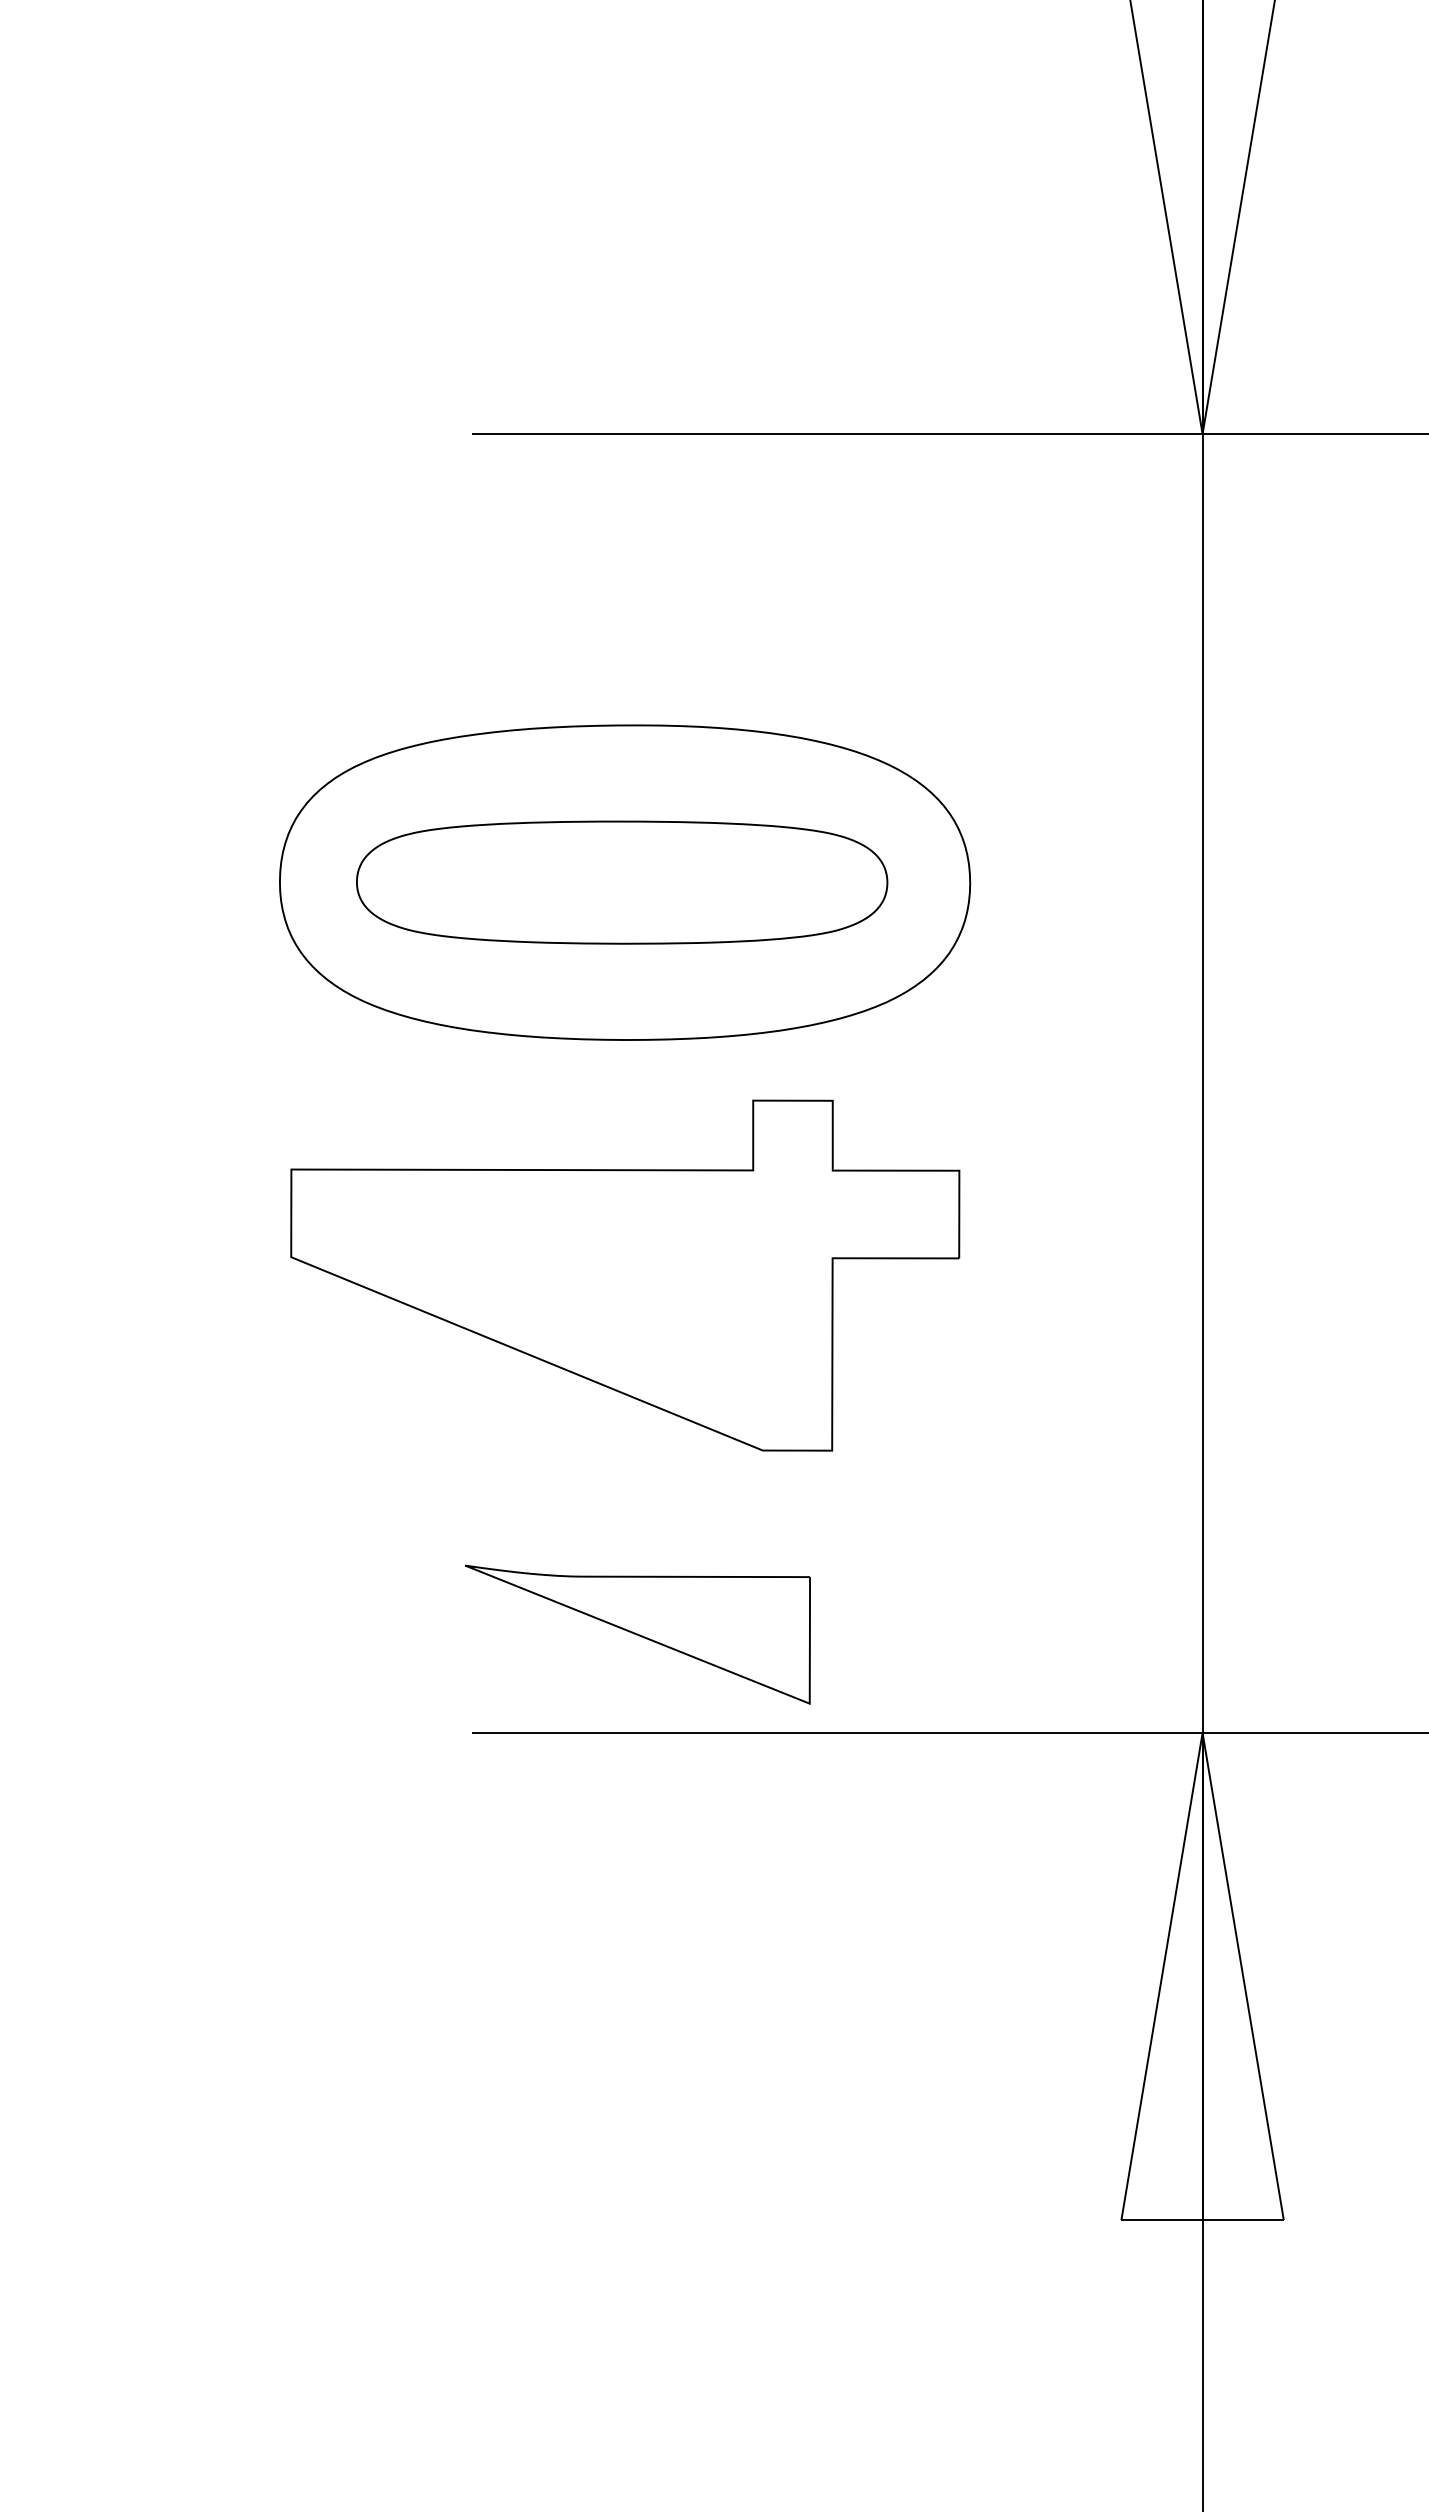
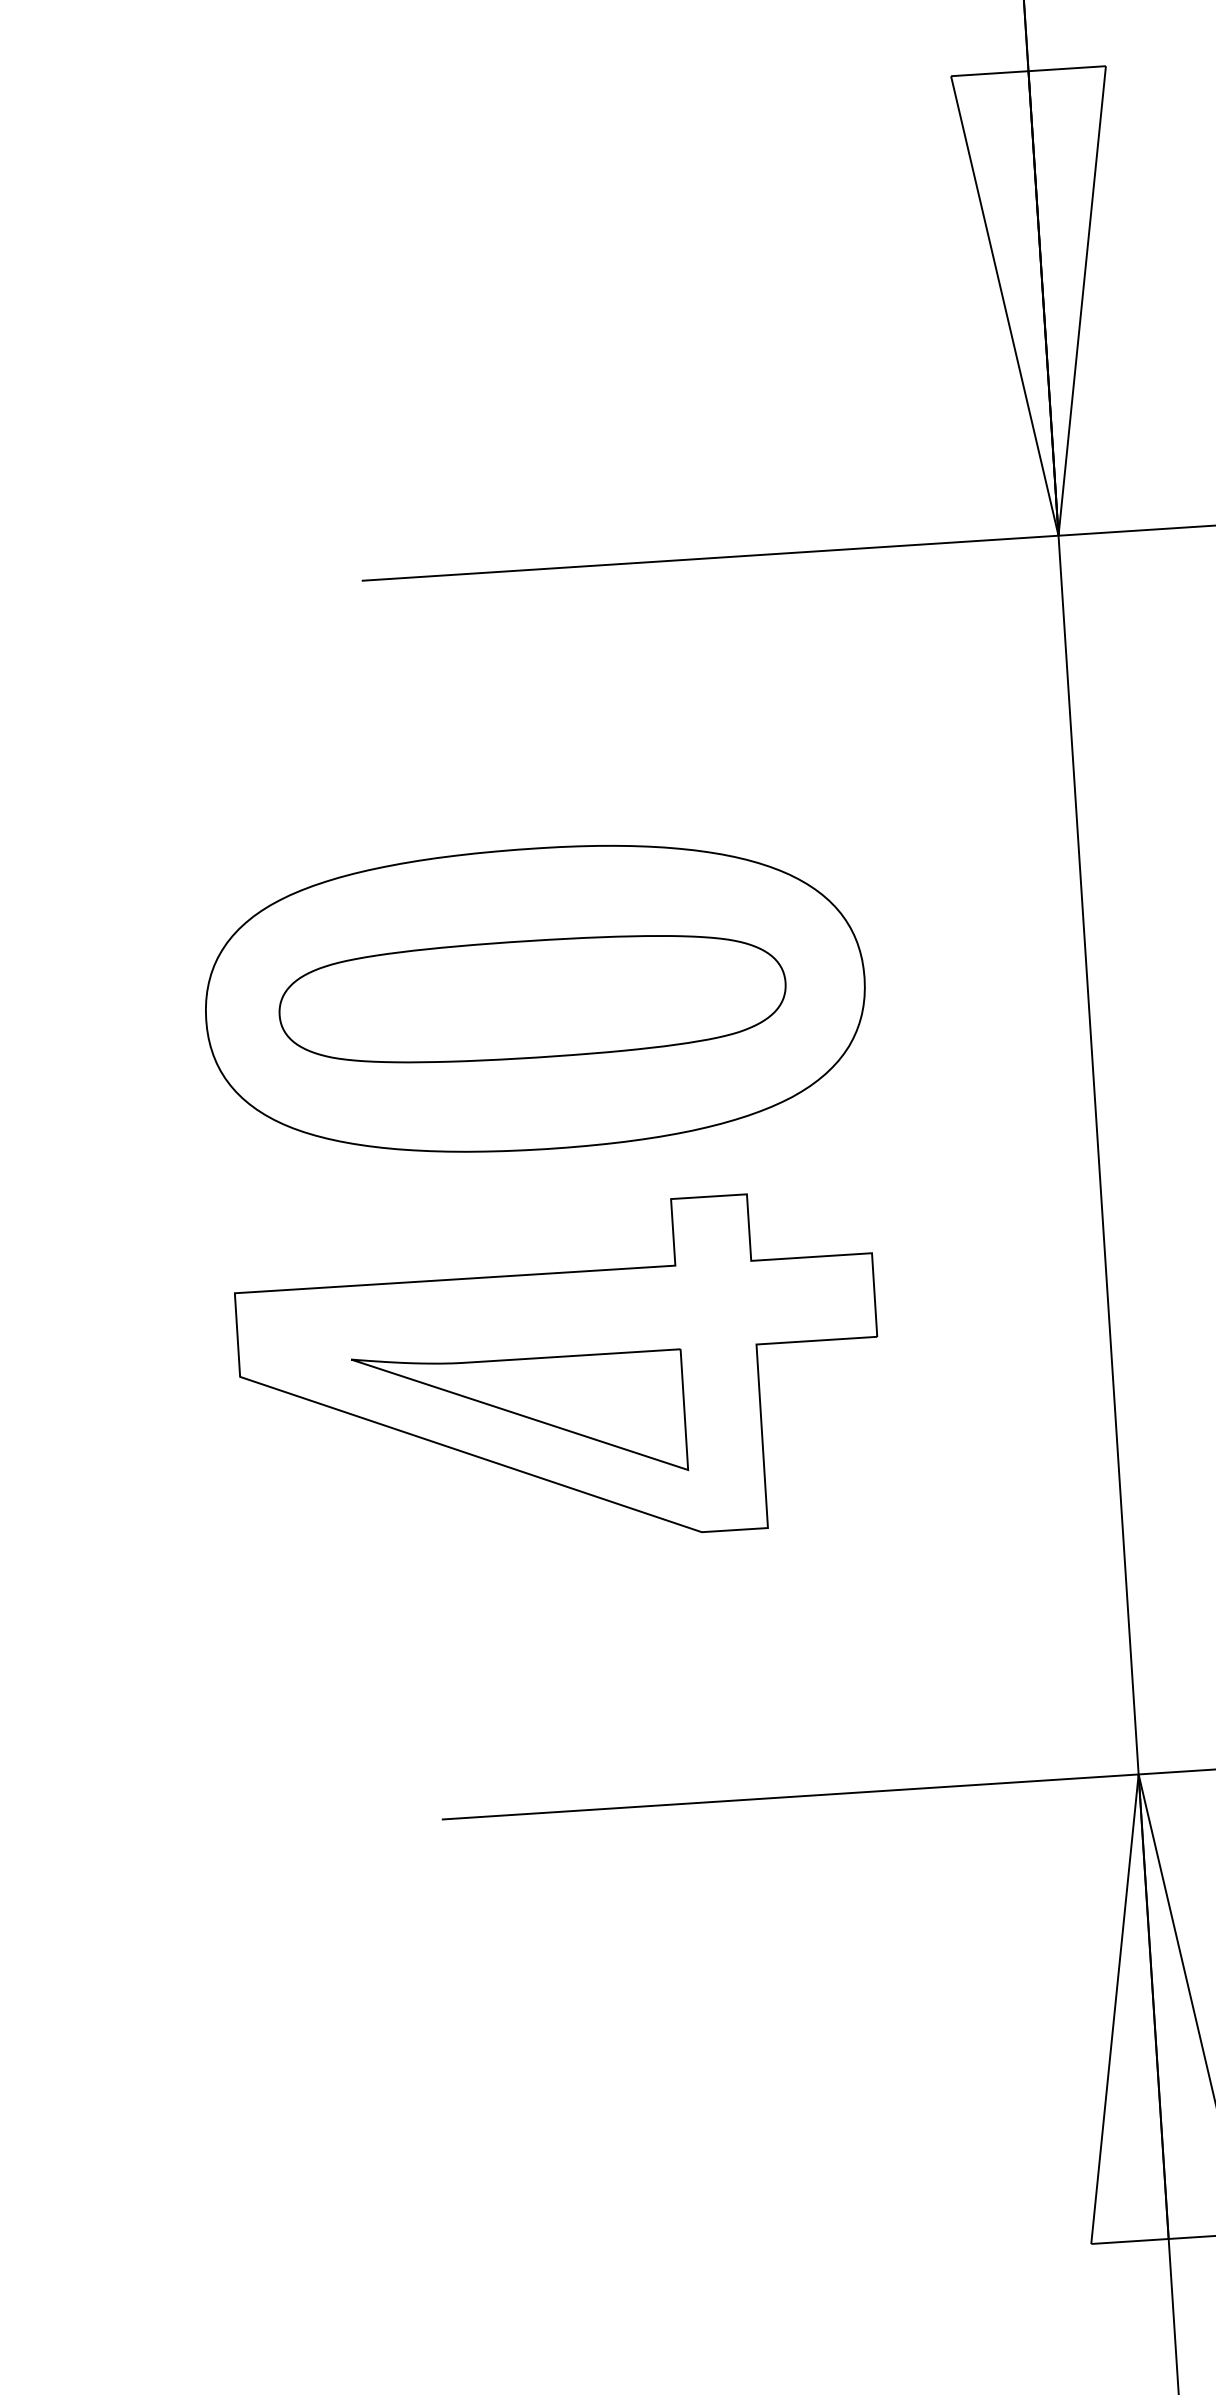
part: (637, 1634) -> (519, 1414), moved

